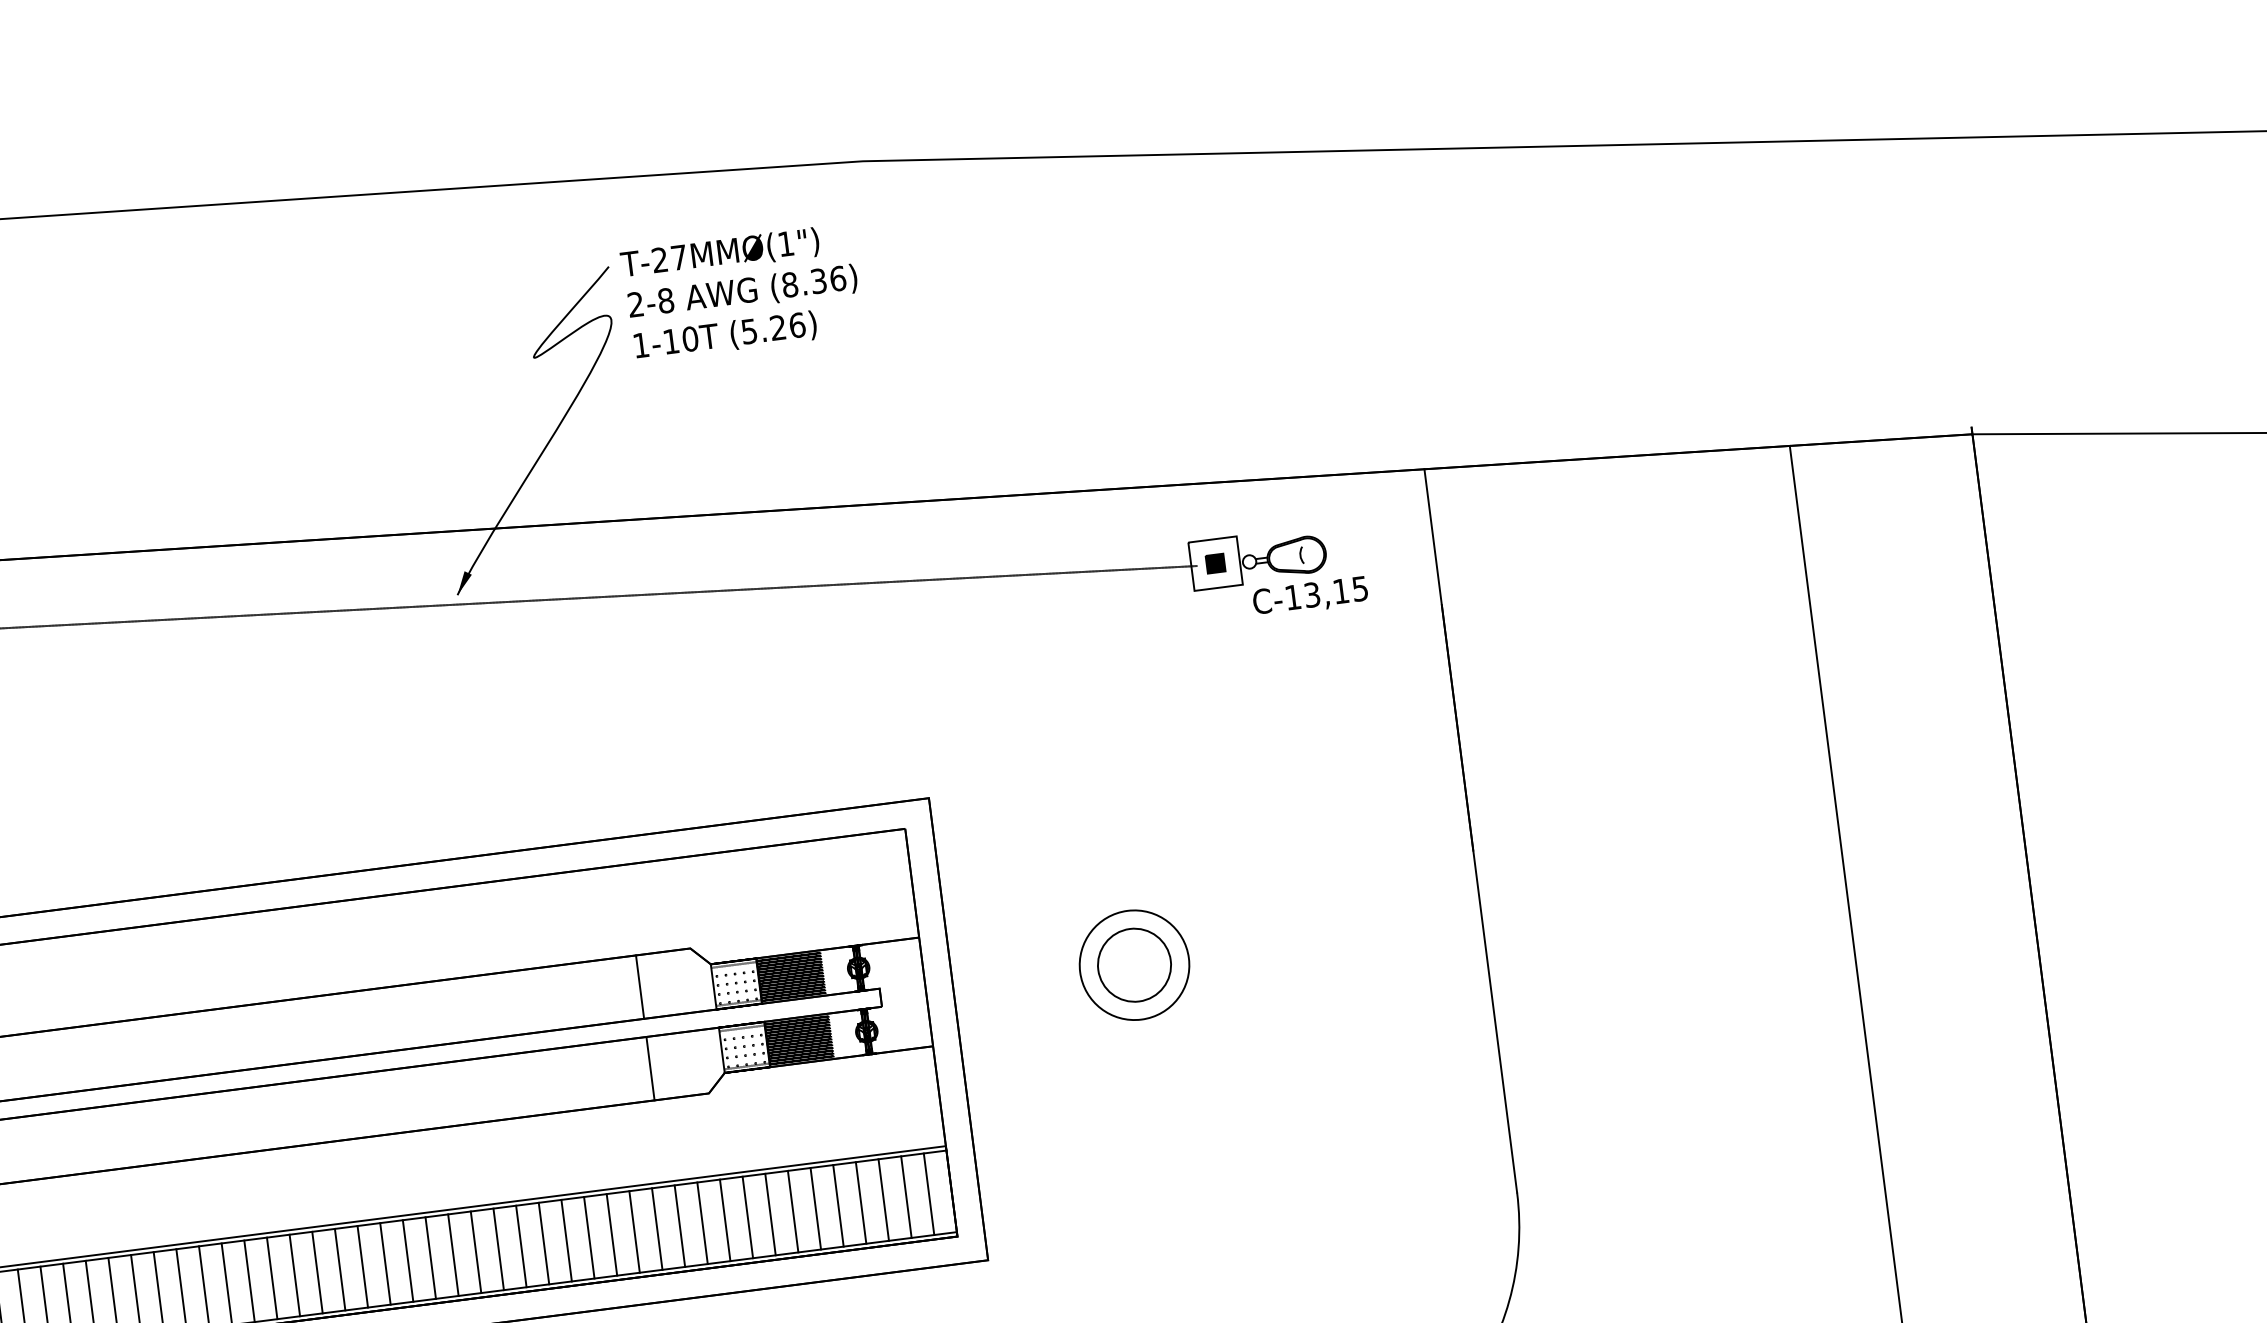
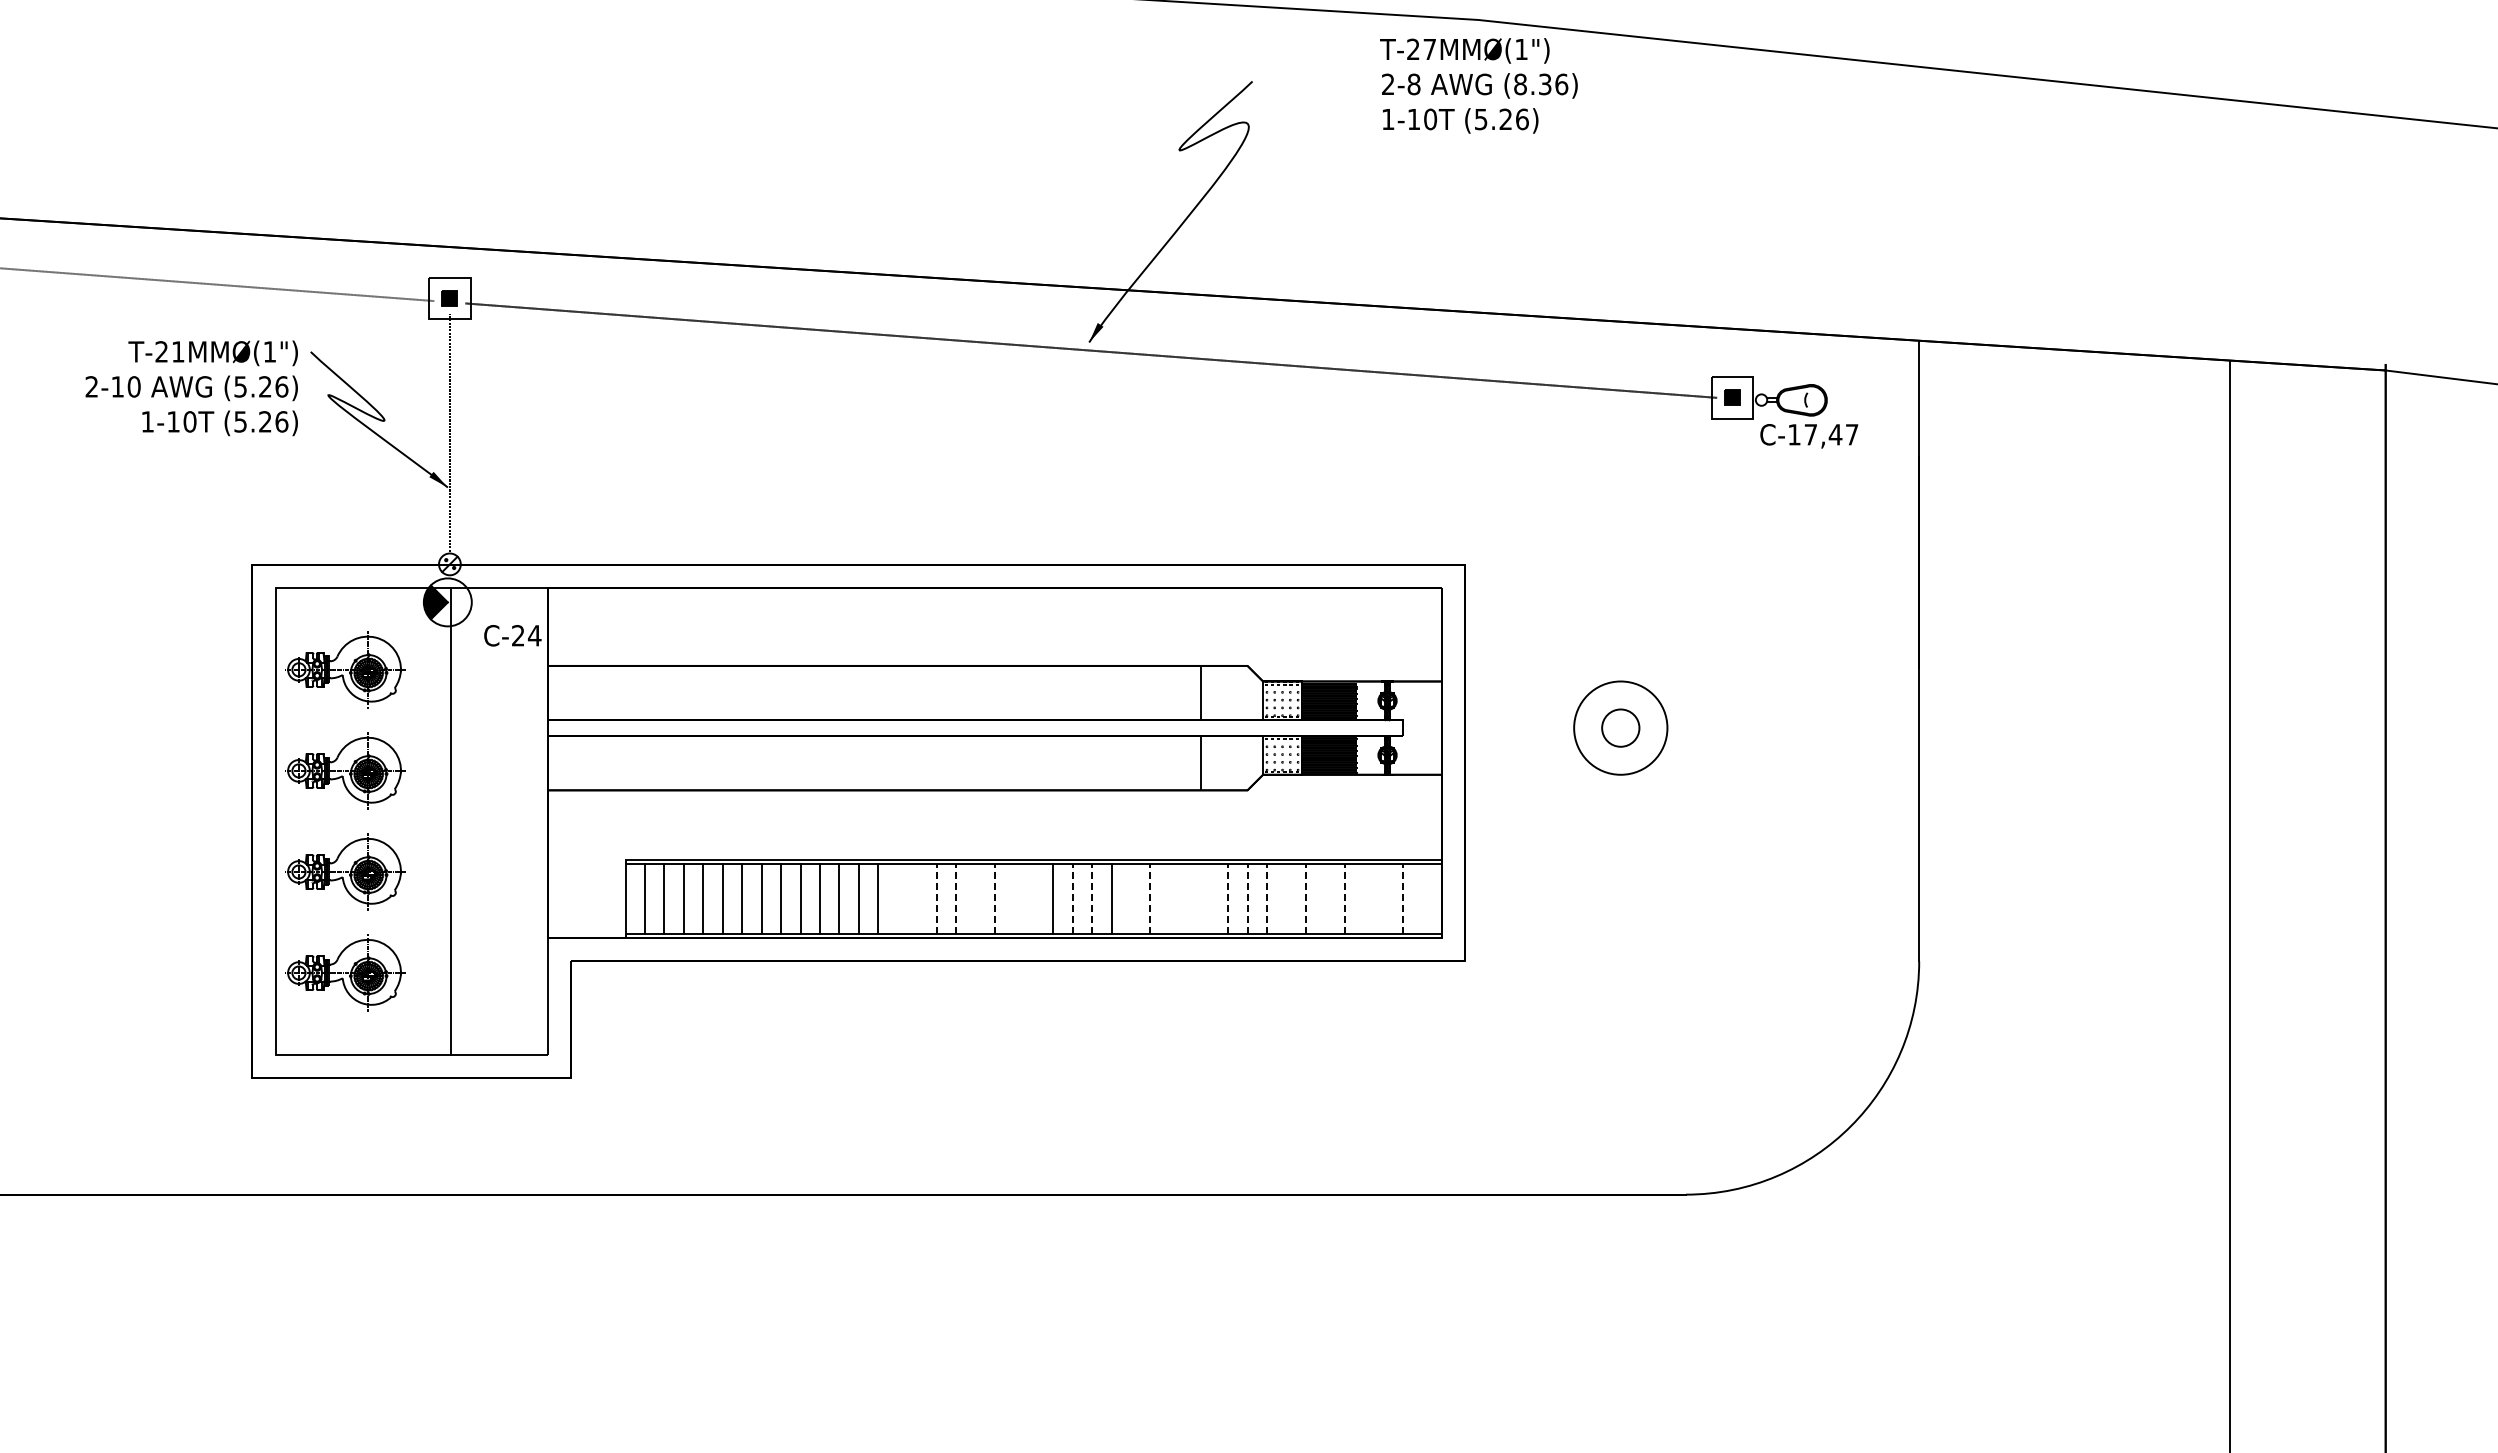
text: (741, 292) -> (1478, 85), moved
text: (1336, 591) -> (1831, 434), C-13,15 -> C-17,47
circle: (1134, 965) -> (1620, 728), size x0.6
line: (929, 1194) -> (1422, 899), removed
line: (906, 1197) -> (1403, 899), solid -> dashed
line: (883, 1200) -> (1383, 899), removed
line: (861, 1203) -> (1364, 899), removed
line: (838, 1206) -> (1344, 899), solid -> dashed
line: (816, 1208) -> (1325, 899), removed
line: (792, 1211) -> (1305, 899), solid -> dashed
line: (770, 1214) -> (1286, 899), removed
line: (748, 1217) -> (1267, 899), solid -> dashed
line: (725, 1220) -> (1247, 899), solid -> dashed
line: (702, 1223) -> (1228, 899), solid -> dashed
line: (679, 1226) -> (1208, 899), removed
line: (657, 1229) -> (1189, 899), removed
line: (634, 1232) -> (1169, 899), removed
line: (612, 1235) -> (1150, 899), solid -> dashed
line: (588, 1238) -> (1130, 899), removed
line: (544, 1243) -> (1092, 899), solid -> dashed
line: (521, 1246) -> (1072, 899), solid -> dashed
line: (475, 1252) -> (1033, 899), removed
line: (453, 1255) -> (1014, 899), removed
line: (430, 1258) -> (994, 899), solid -> dashed
line: (408, 1261) -> (975, 899), removed
line: (386, 1264) -> (956, 899), solid -> dashed
line: (362, 1267) -> (936, 899), solid -> dashed
line: (340, 1269) -> (917, 899), removed
line: (317, 1272) -> (897, 899), removed

